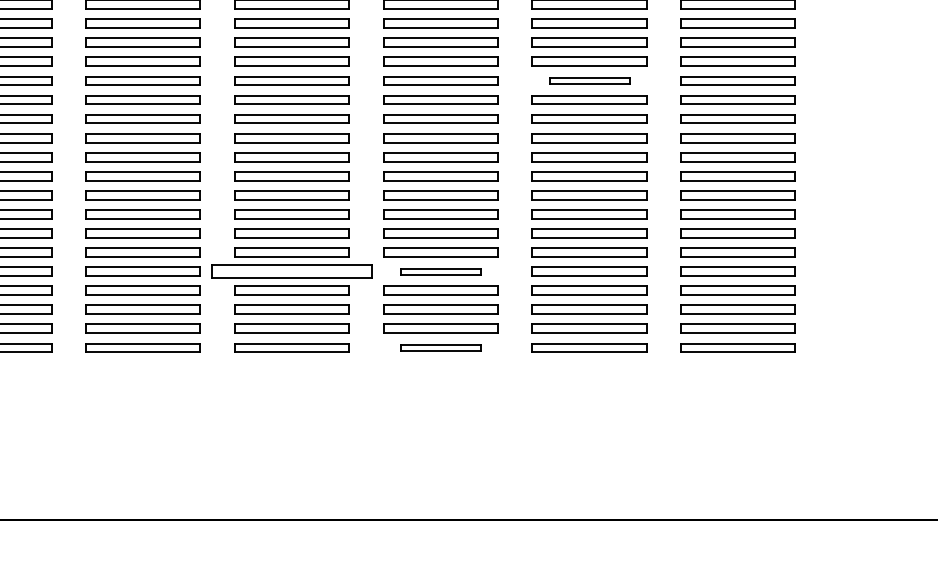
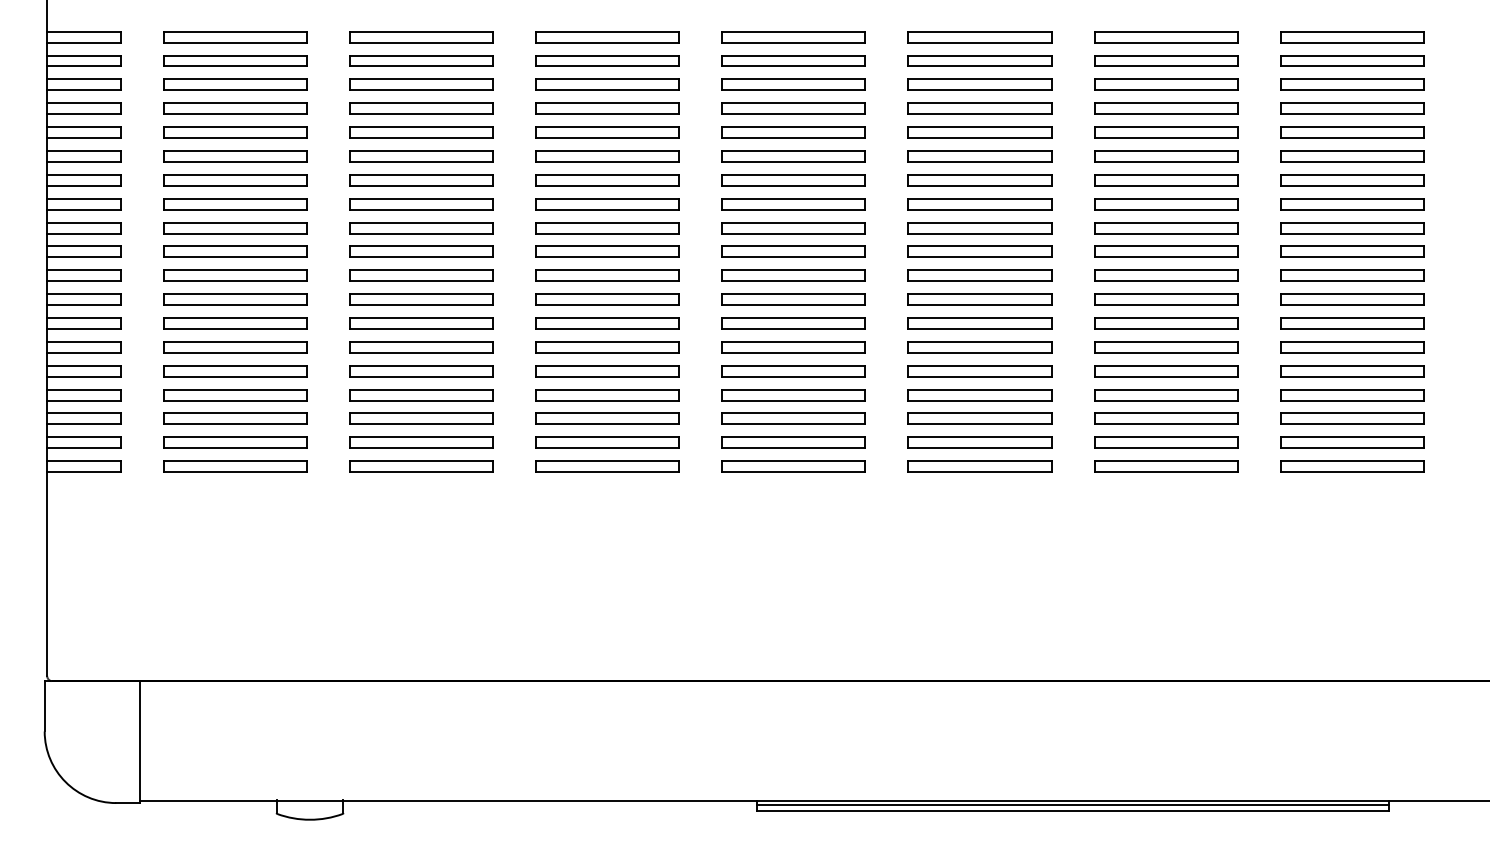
part: (589, 80) -> (1166, 132), size x1.43
part: (291, 271) -> (793, 371), size x0.71
part: (440, 271) -> (979, 371), size x1.43
part: (440, 347) -> (979, 466), size x1.43

